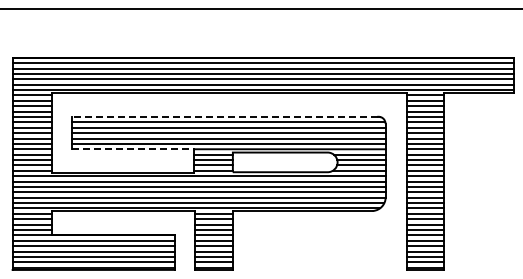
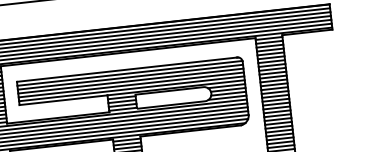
line: (224, 116) -> (126, 69), dashed -> solid
line: (133, 149) -> (63, 100), dashed -> solid

